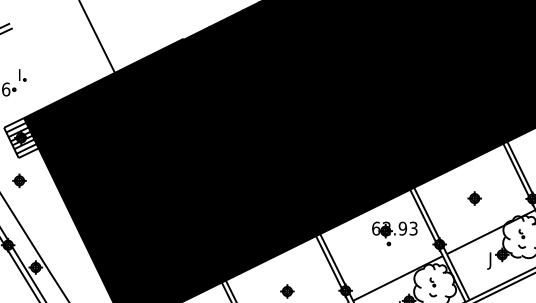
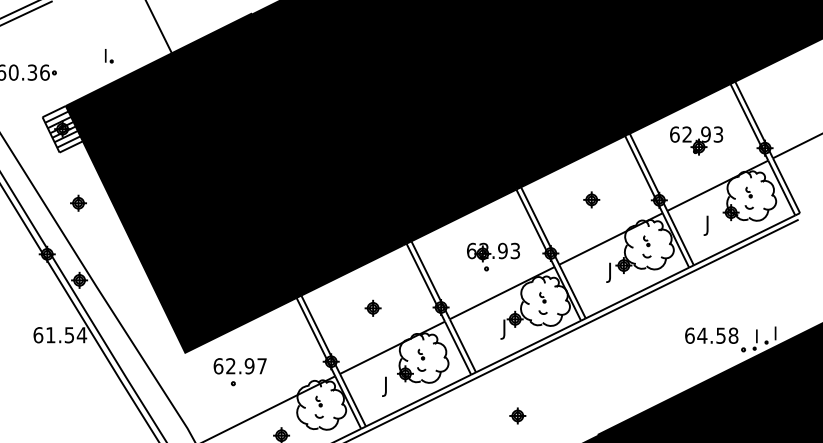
part: (22, 75) -> (109, 56), moved
part: (19, 180) -> (78, 202), moved
part: (394, 233) -> (493, 256), moved

